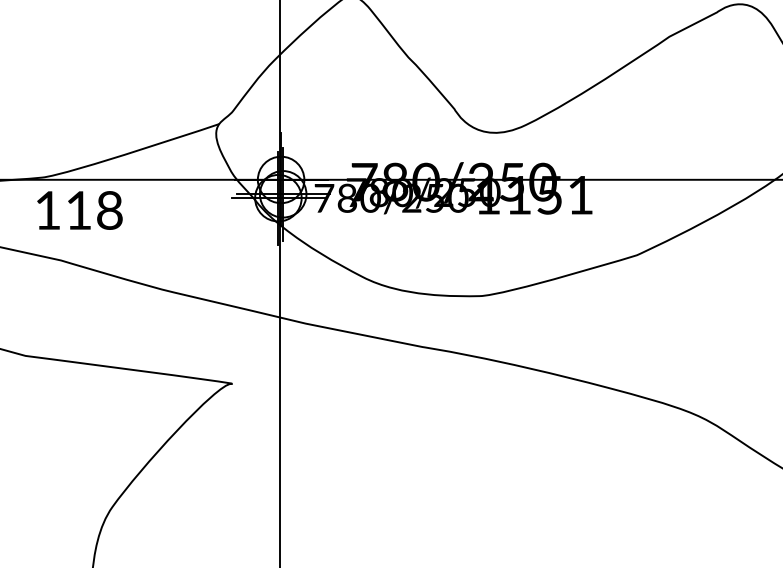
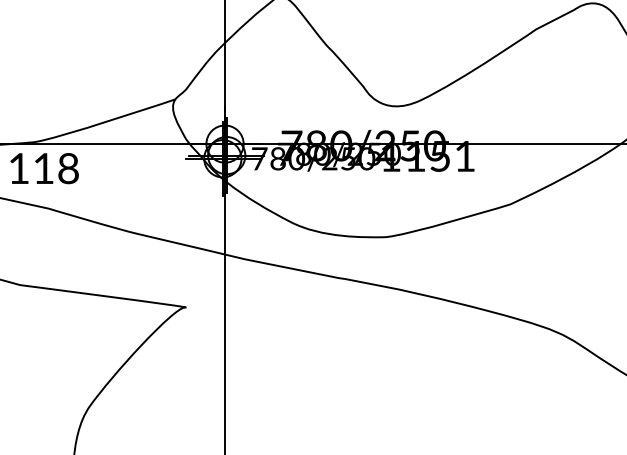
text: (79, 210) -> (44, 168), moved

